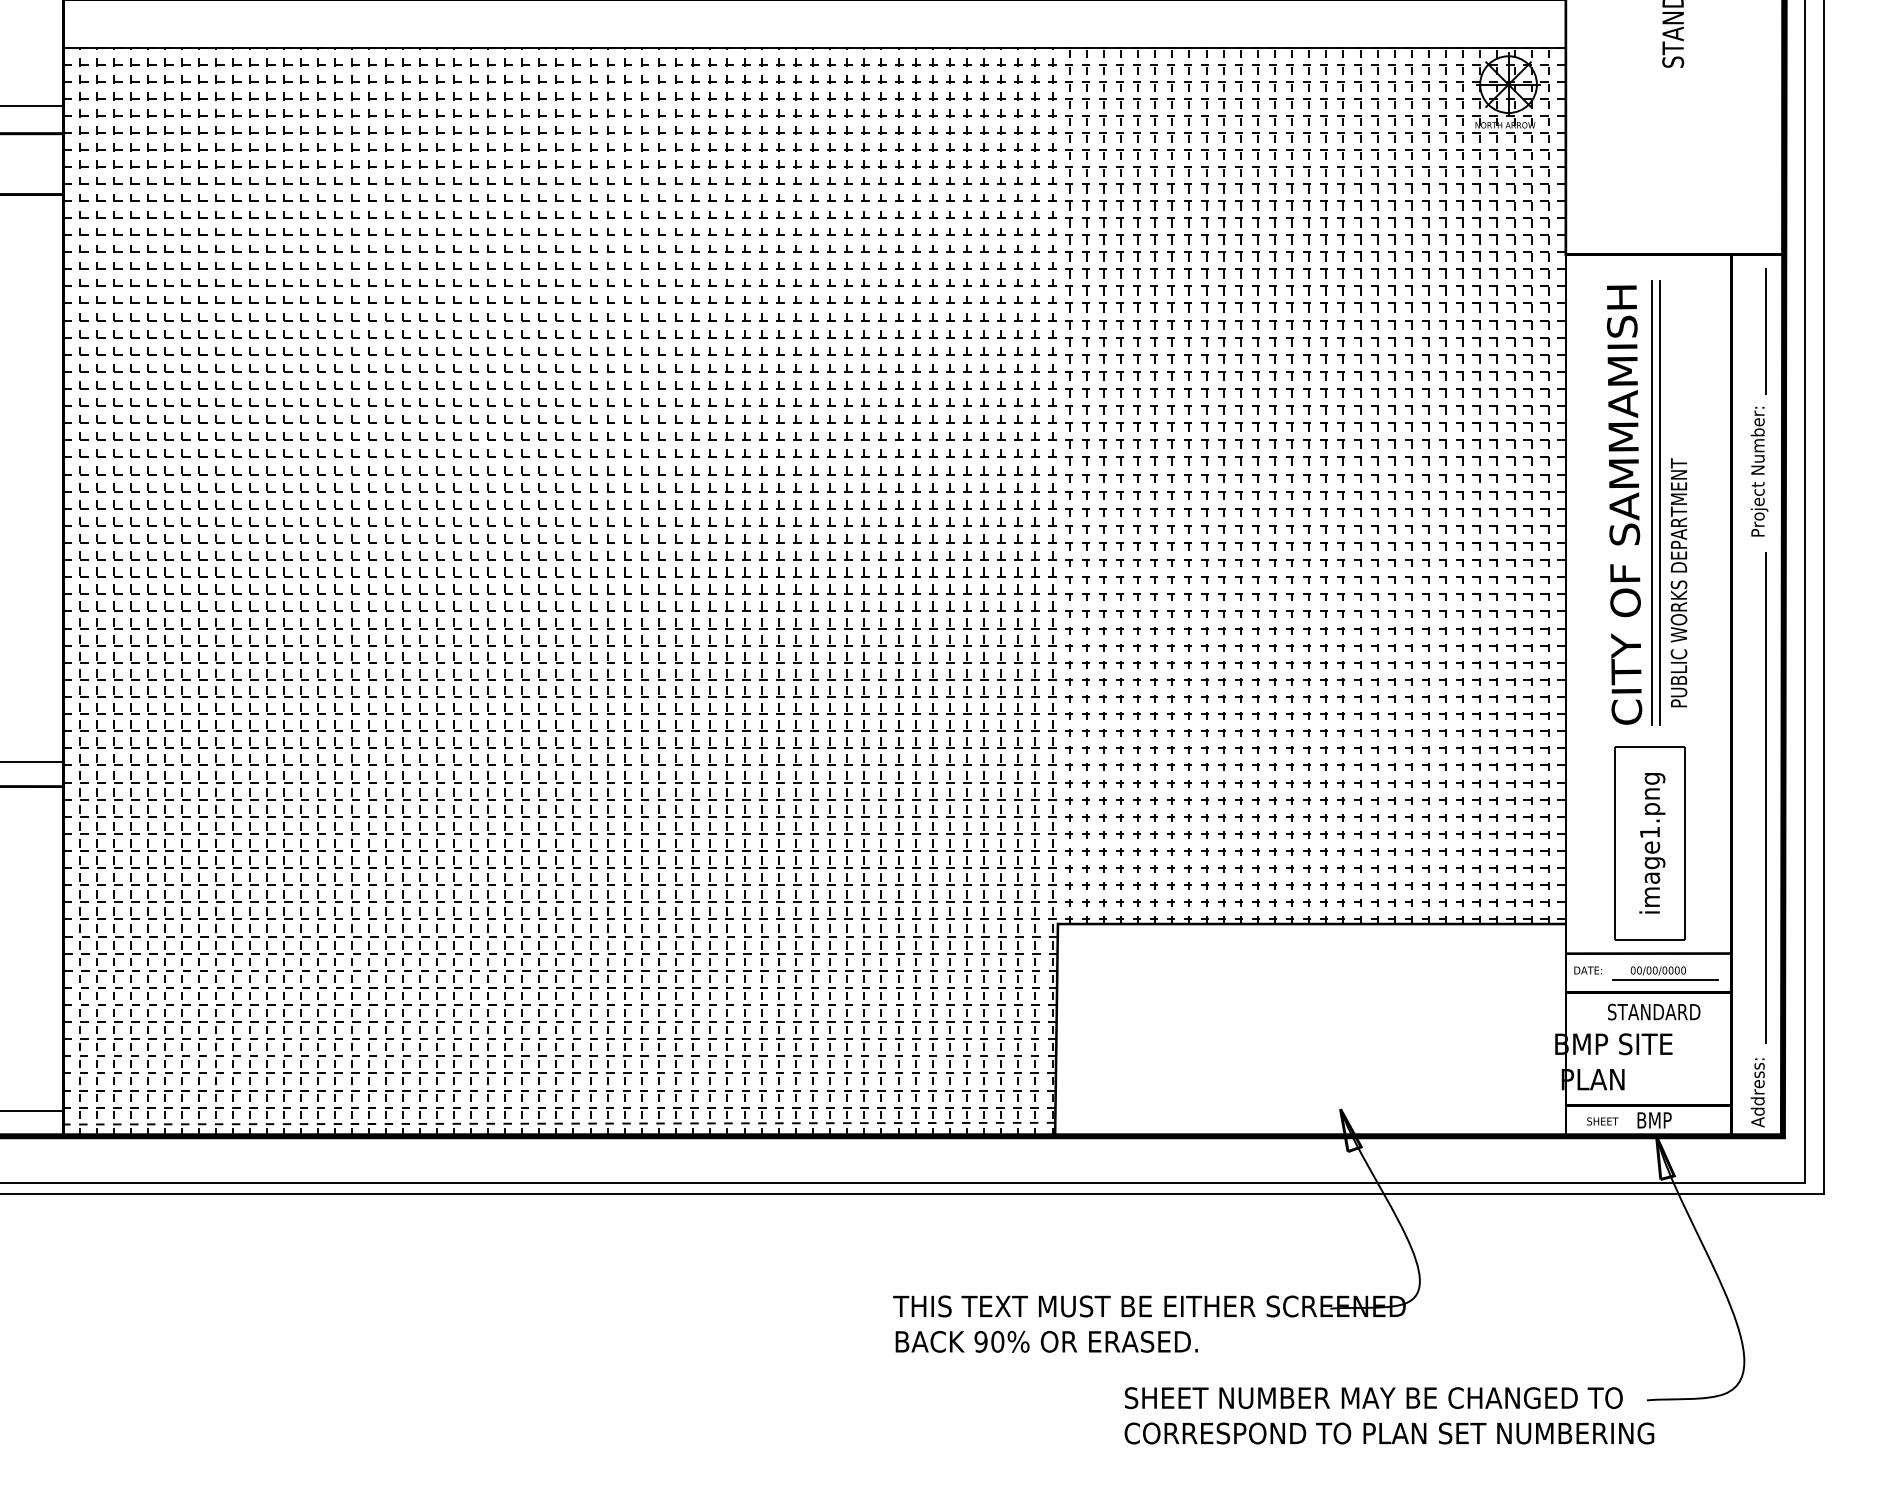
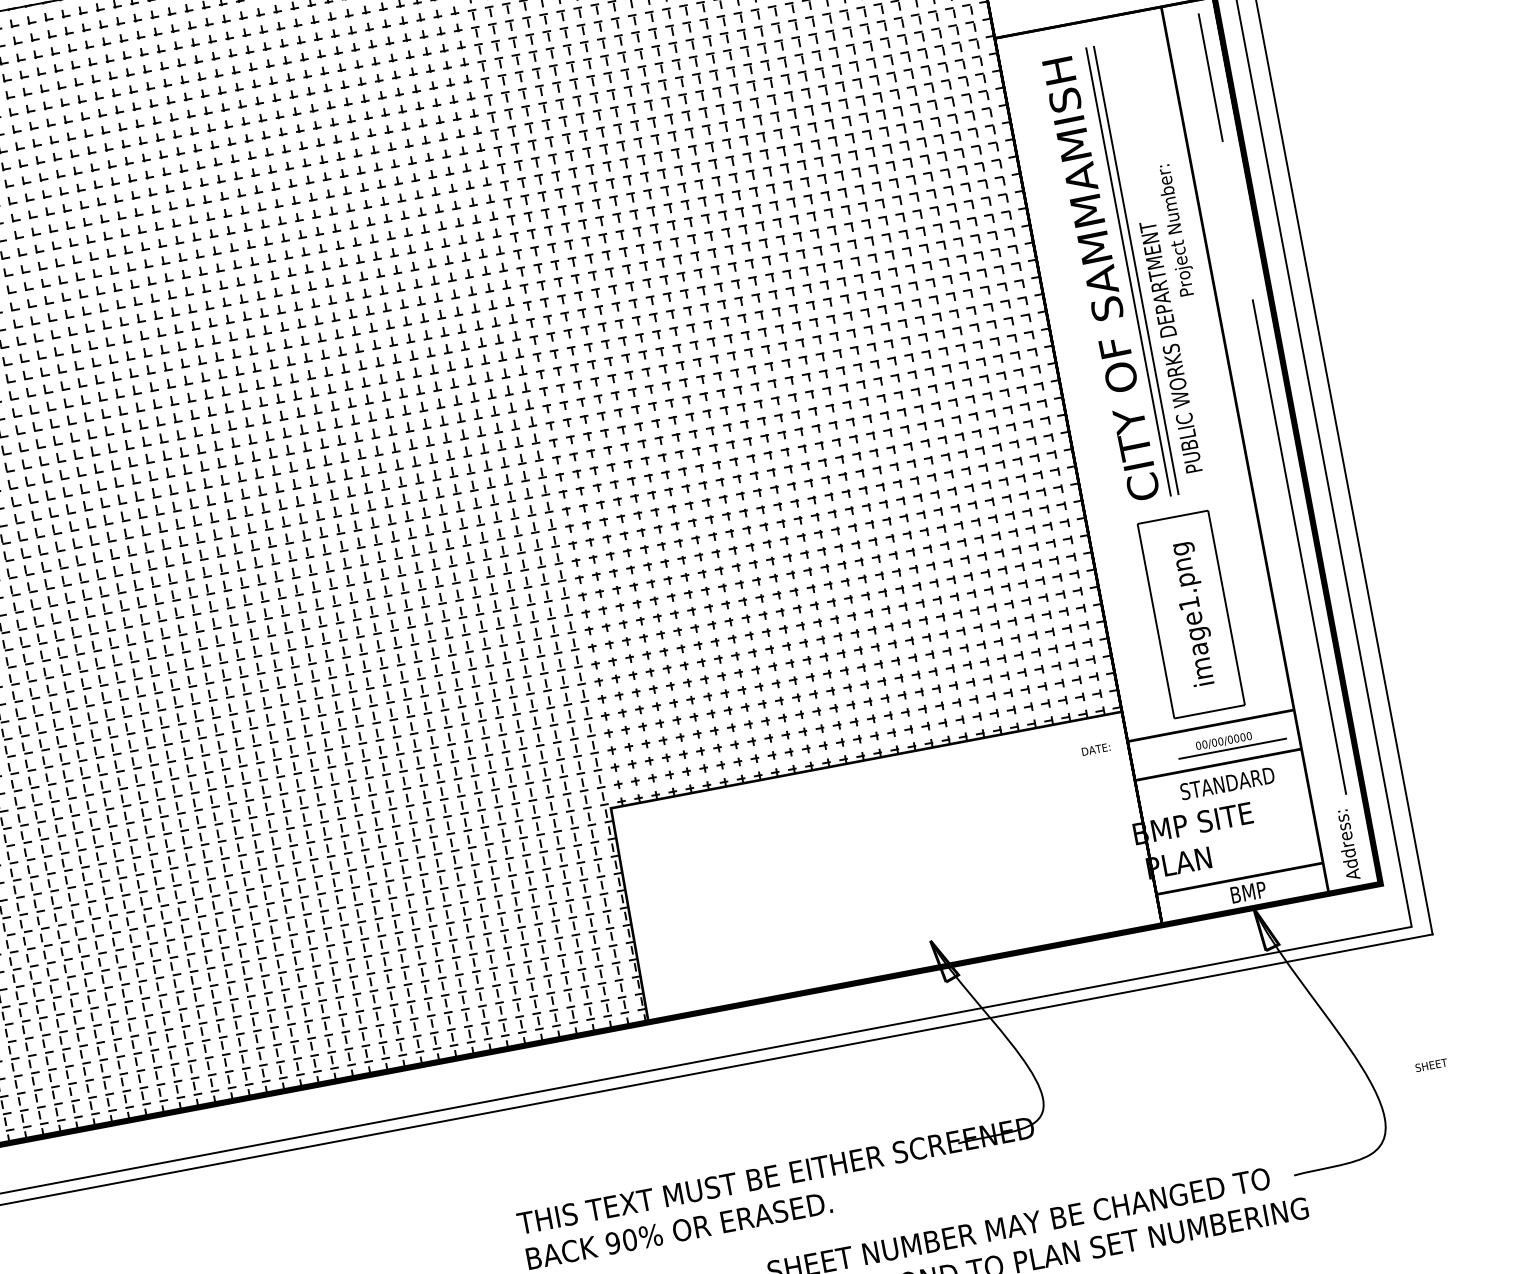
text: (1759, 471) -> (1176, 229), moved
text: (1587, 970) -> (1095, 749), moved
text: (1602, 1121) -> (1431, 1065), moved

